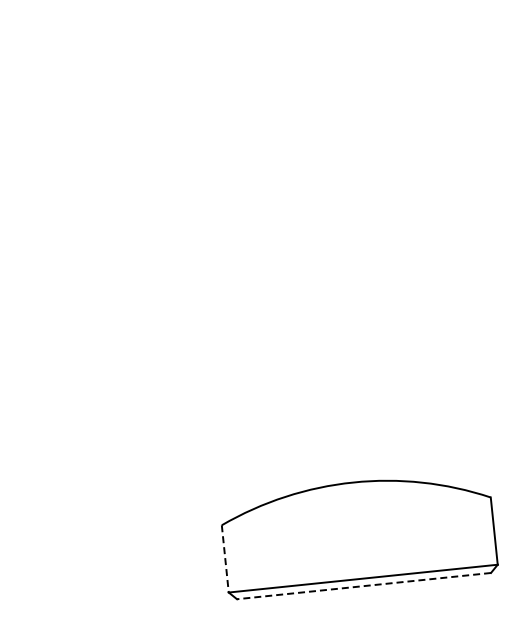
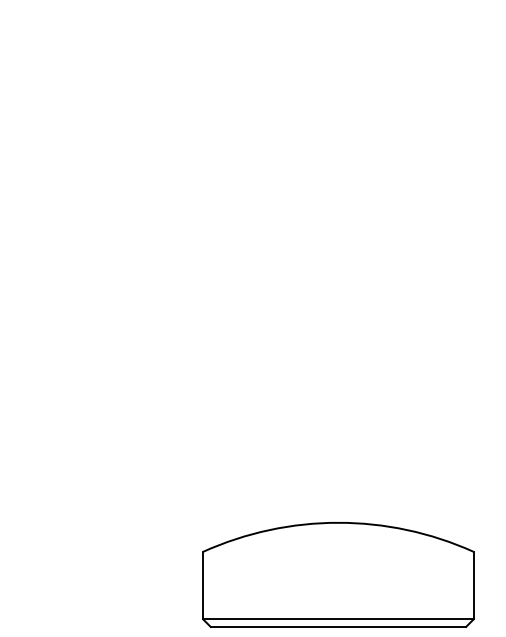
line: (225, 558) -> (203, 585), dashed -> solid
line: (364, 585) -> (338, 626), dashed -> solid

